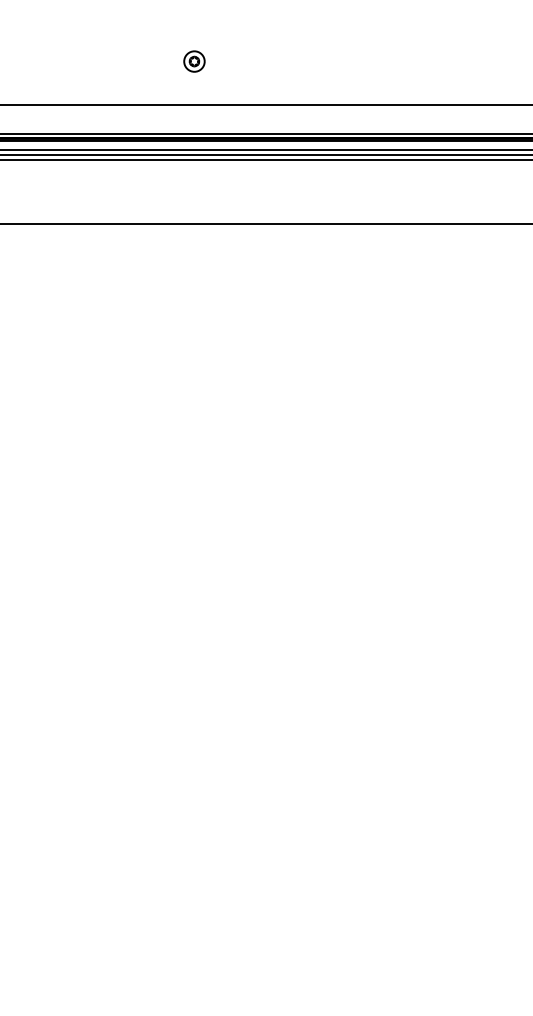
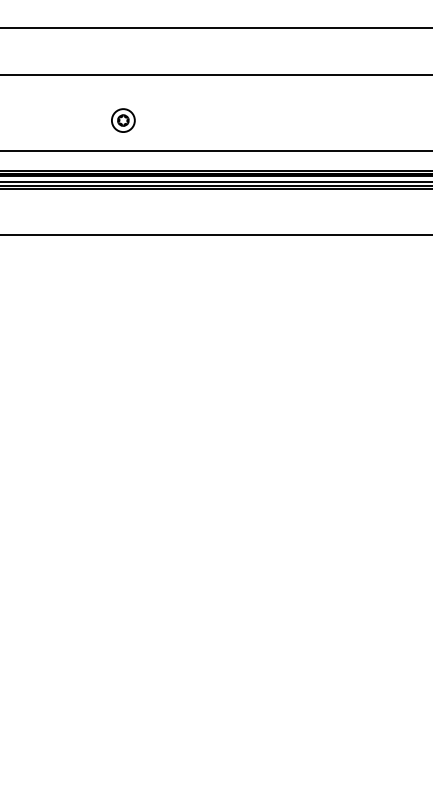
part: (194, 61) -> (123, 120), size x1.6

